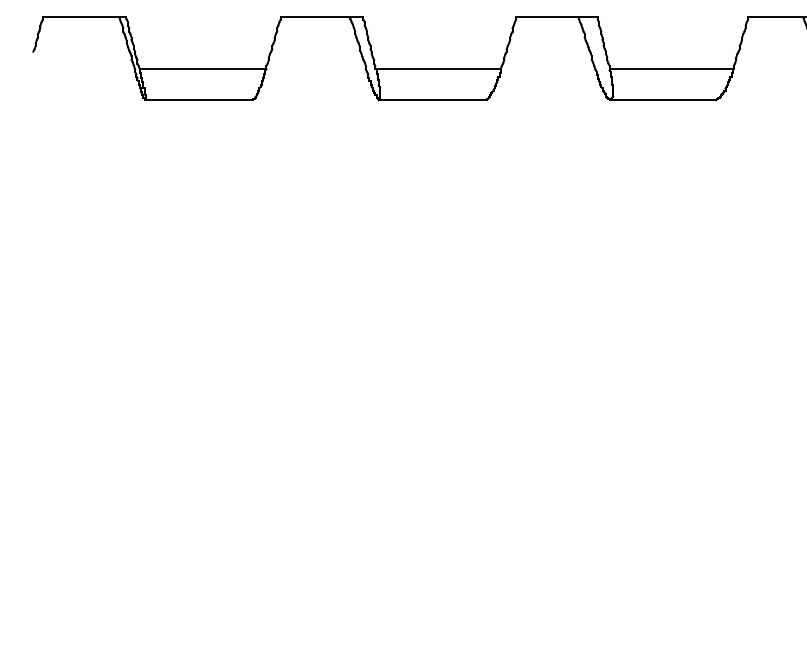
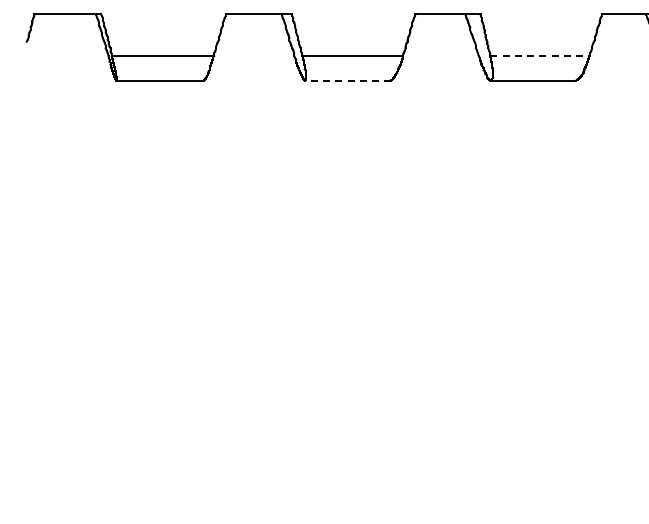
line: (672, 70) -> (540, 56), solid -> dashed
line: (432, 99) -> (347, 80), solid -> dashed

